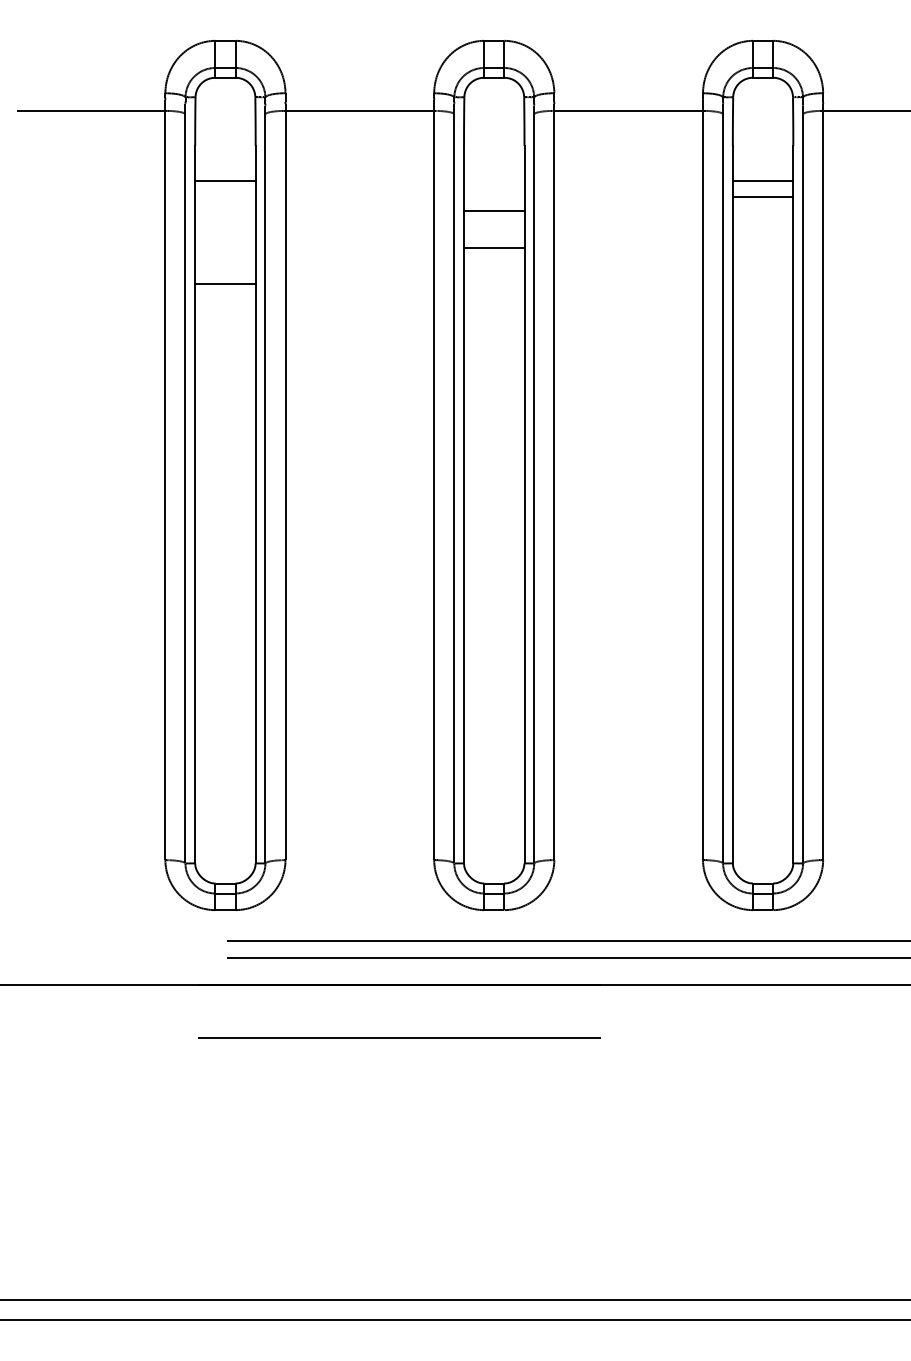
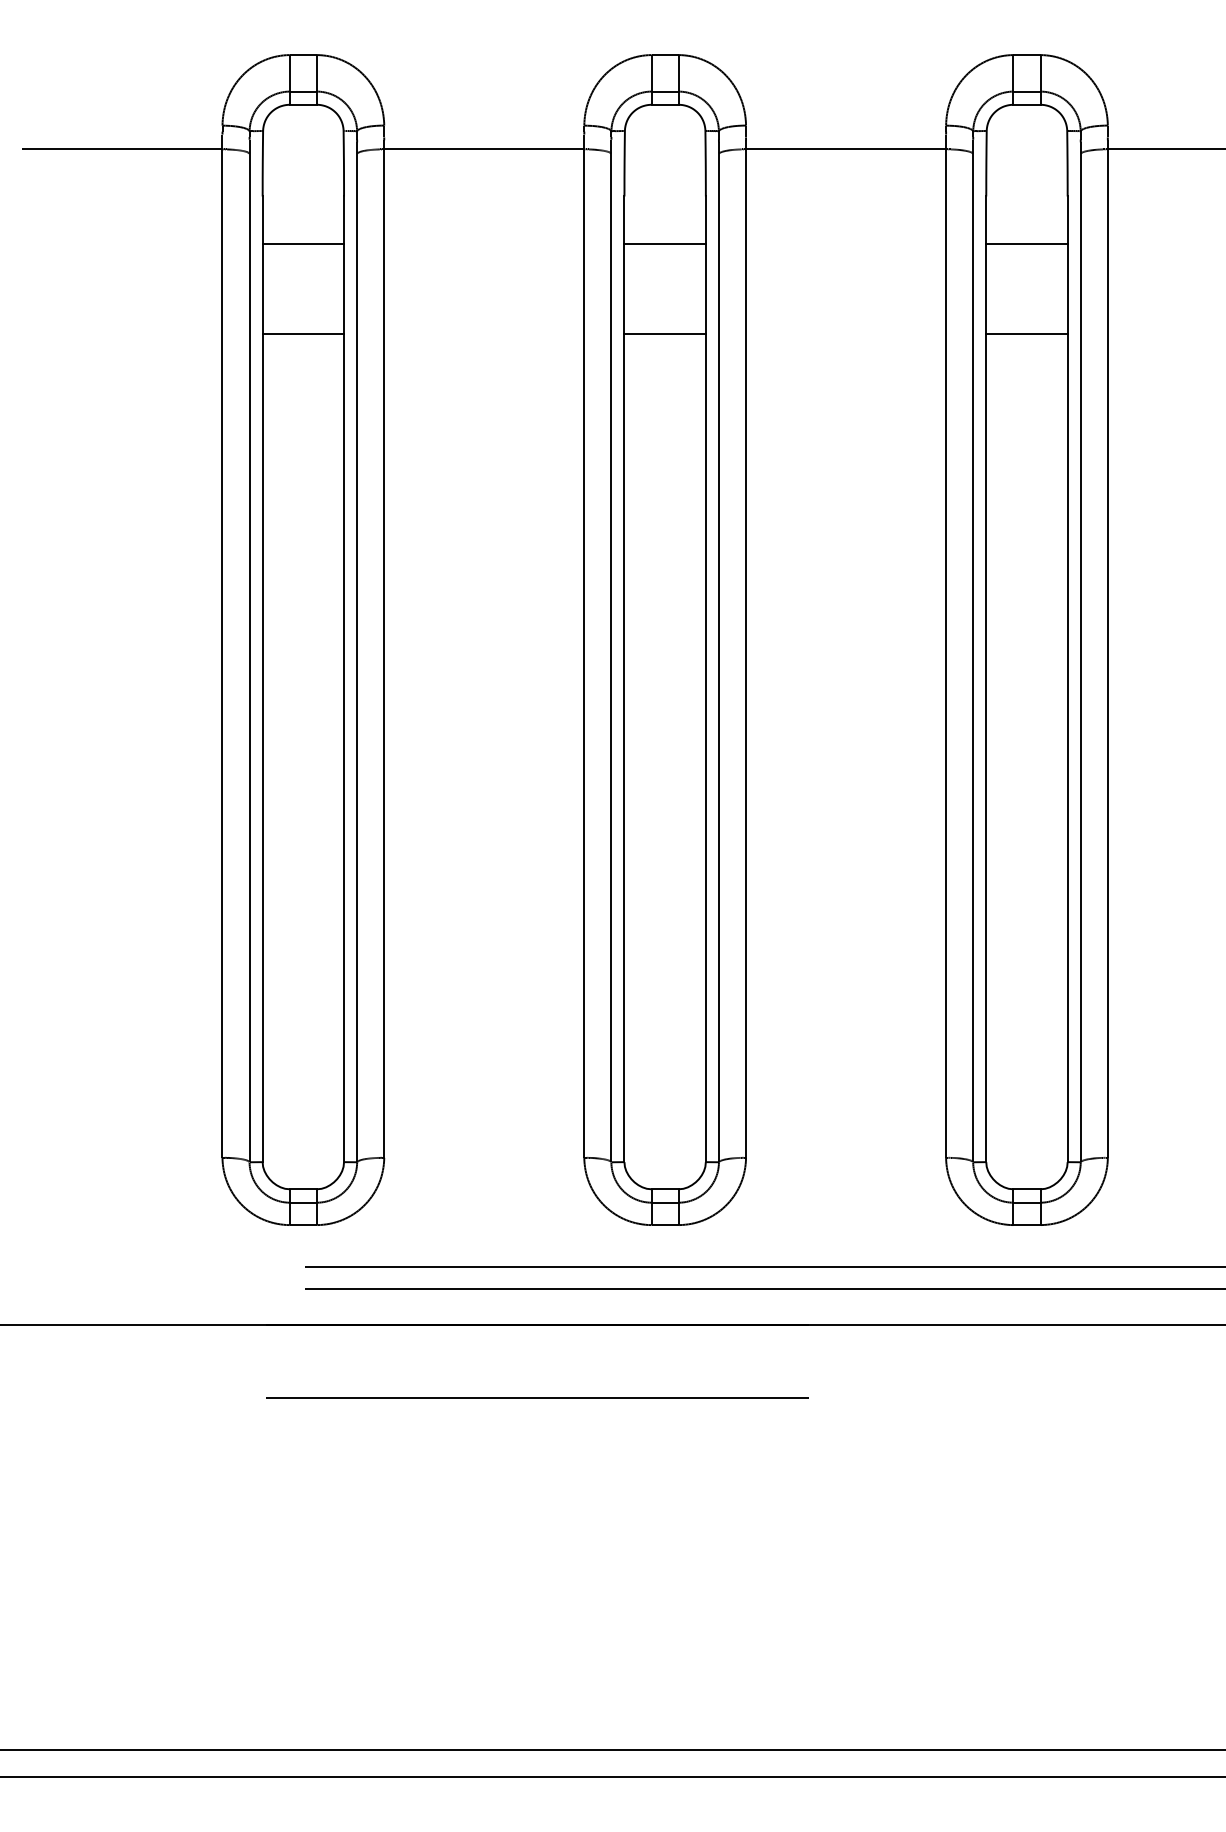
line: (762, 197) -> (1026, 334), moved
line: (494, 210) -> (665, 243), moved
line: (225, 284) -> (303, 334), moved

